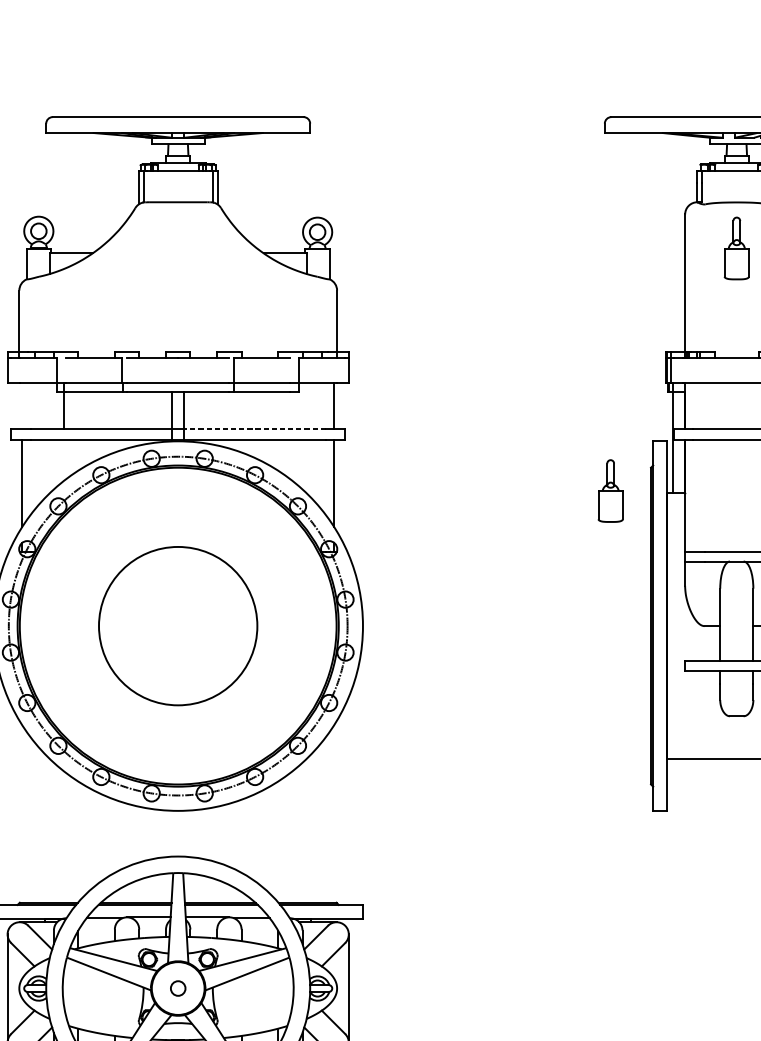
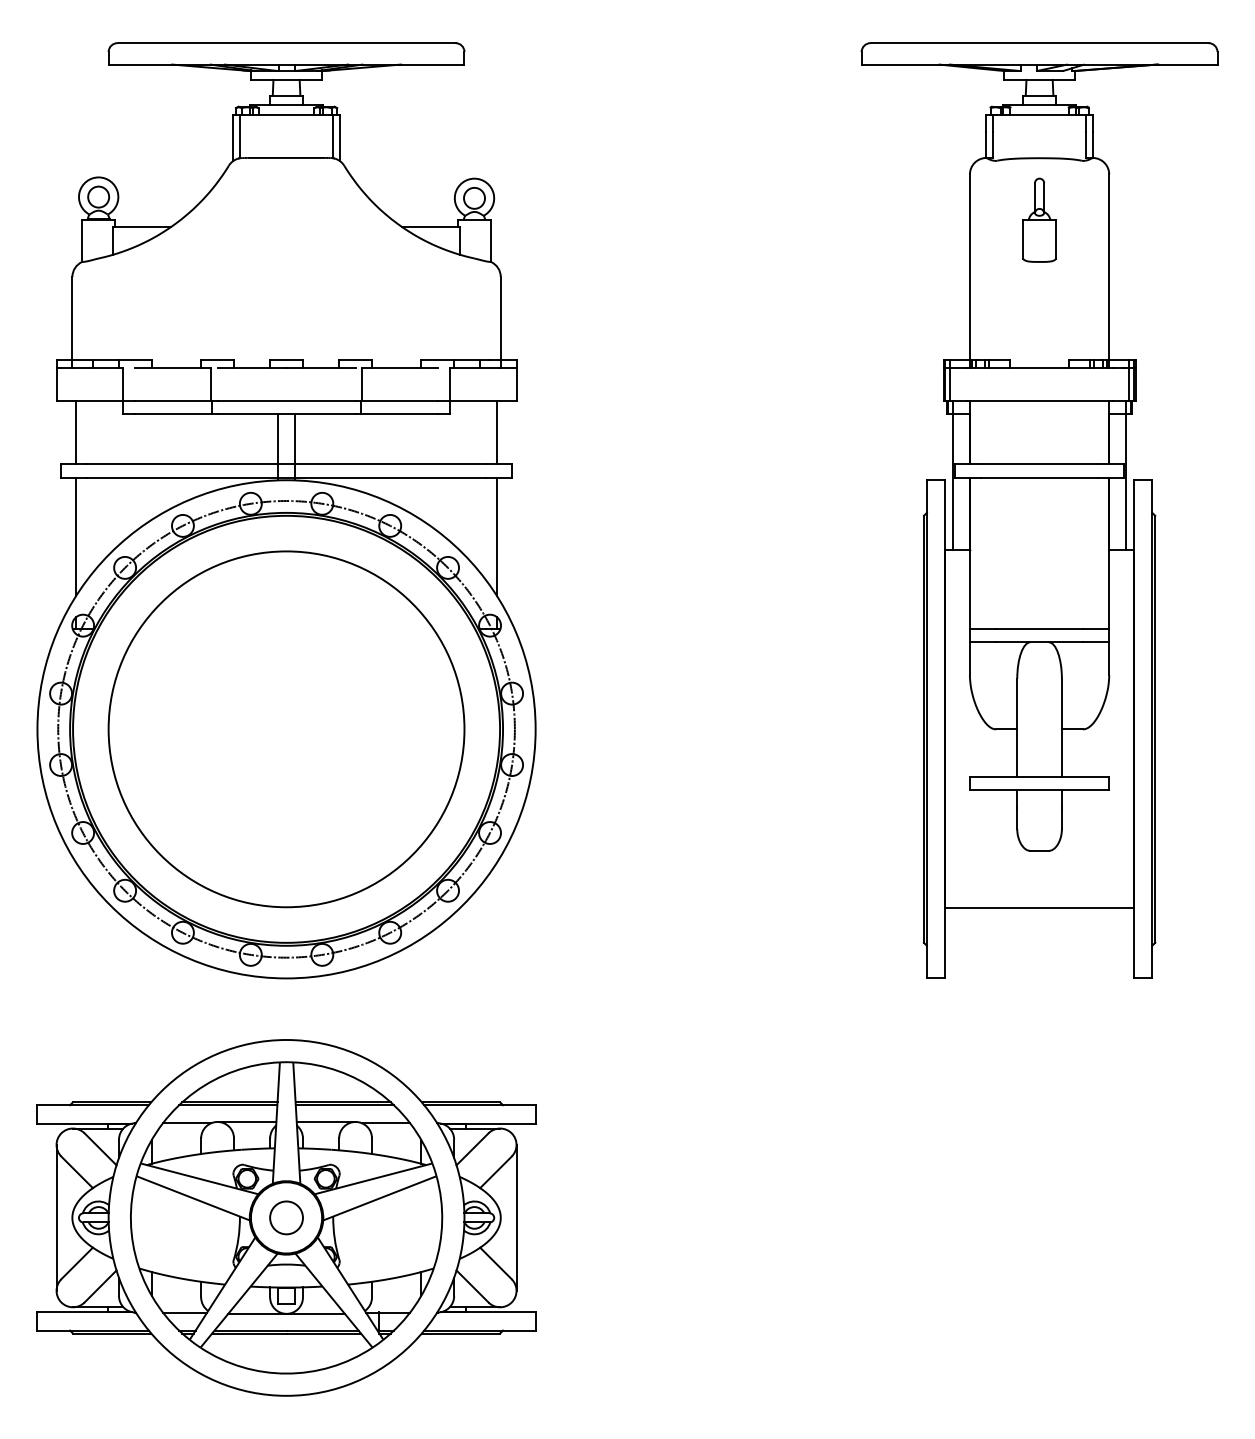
line: (63, 405) -> (76, 432), moved
line: (254, 428) -> (389, 463), dashed -> solid
part: (610, 490) -> (869, 546), removed
circle: (178, 626) -> (286, 729), size x1.67
circle: (178, 988) -> (286, 1217), size x1.67

